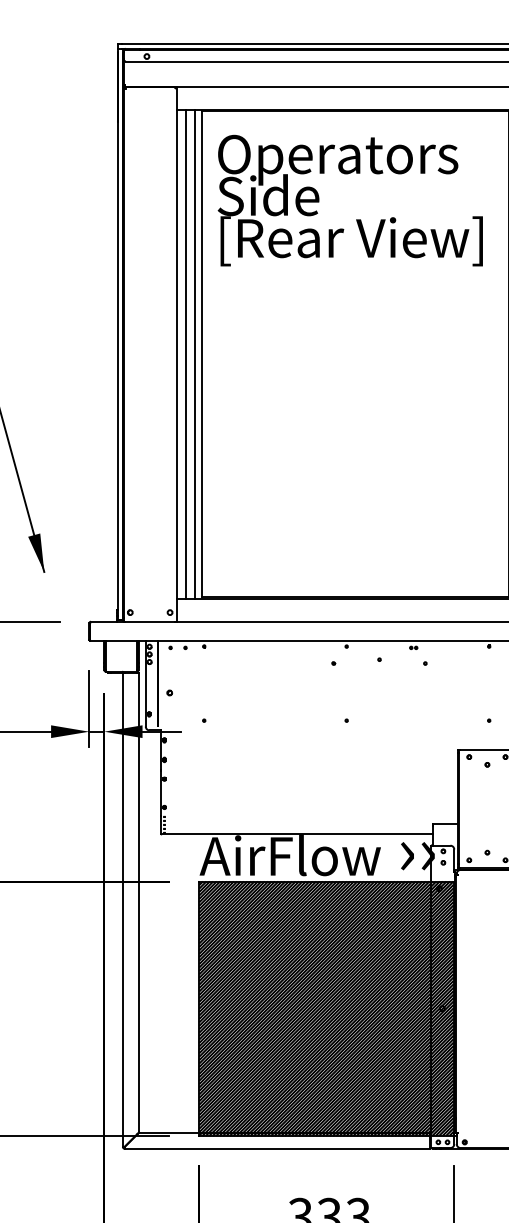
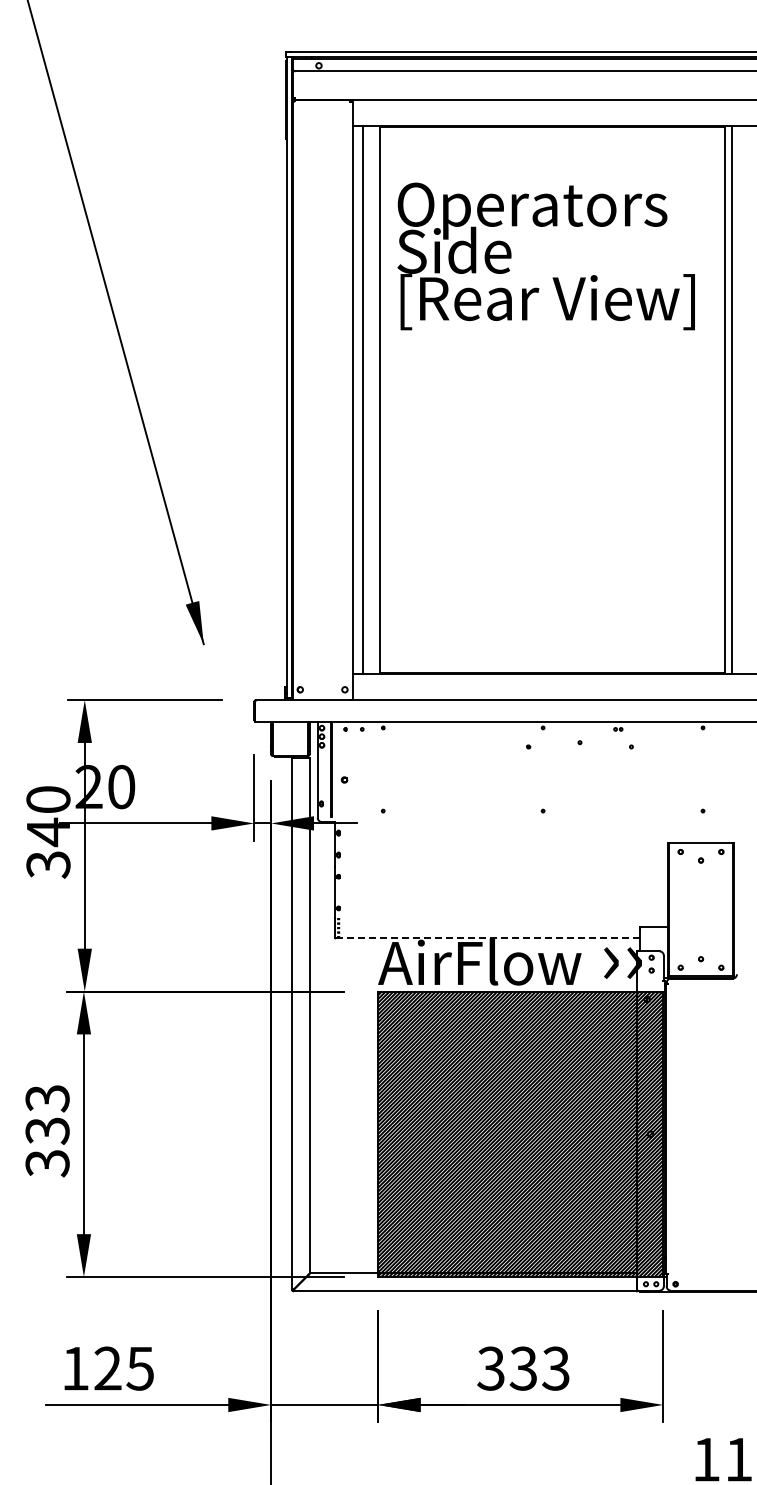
text: (349, 200) -> (545, 256), moved
line: (194, 353) -> (372, 399), removed
line: (297, 833) -> (487, 937), solid -> dashed

